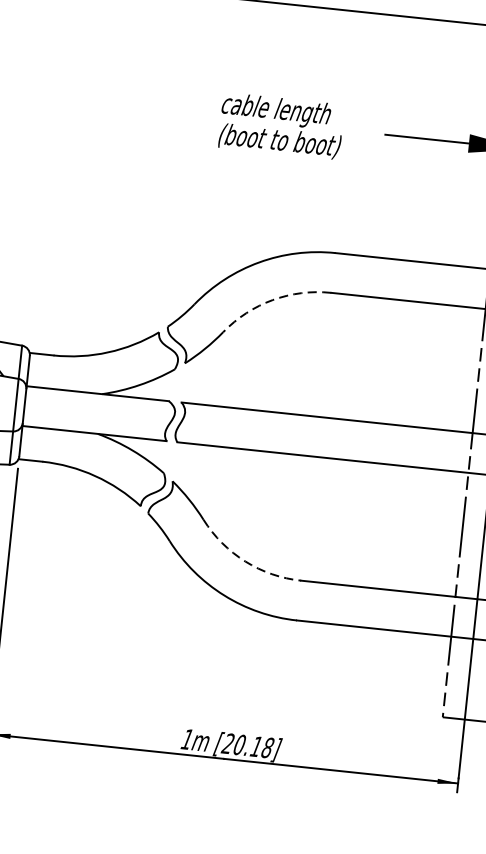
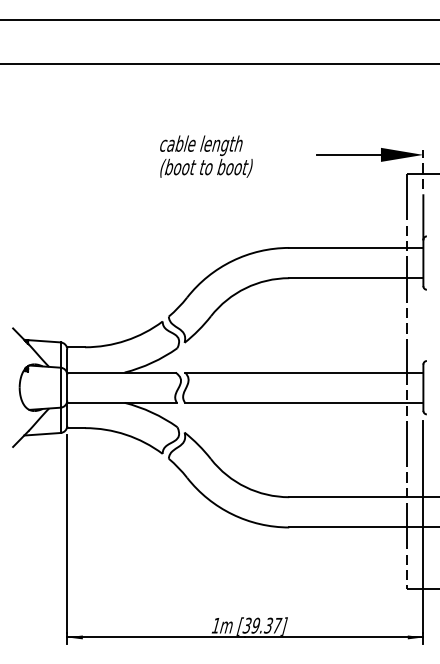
text: (281, 125) -> (206, 156), moved
arc: (272, 300) -> (245, 288), dashed -> solid
arc: (245, 561) -> (245, 487), dashed -> solid
text: (248, 745) -> (262, 625), [20.18] -> [39.37]

